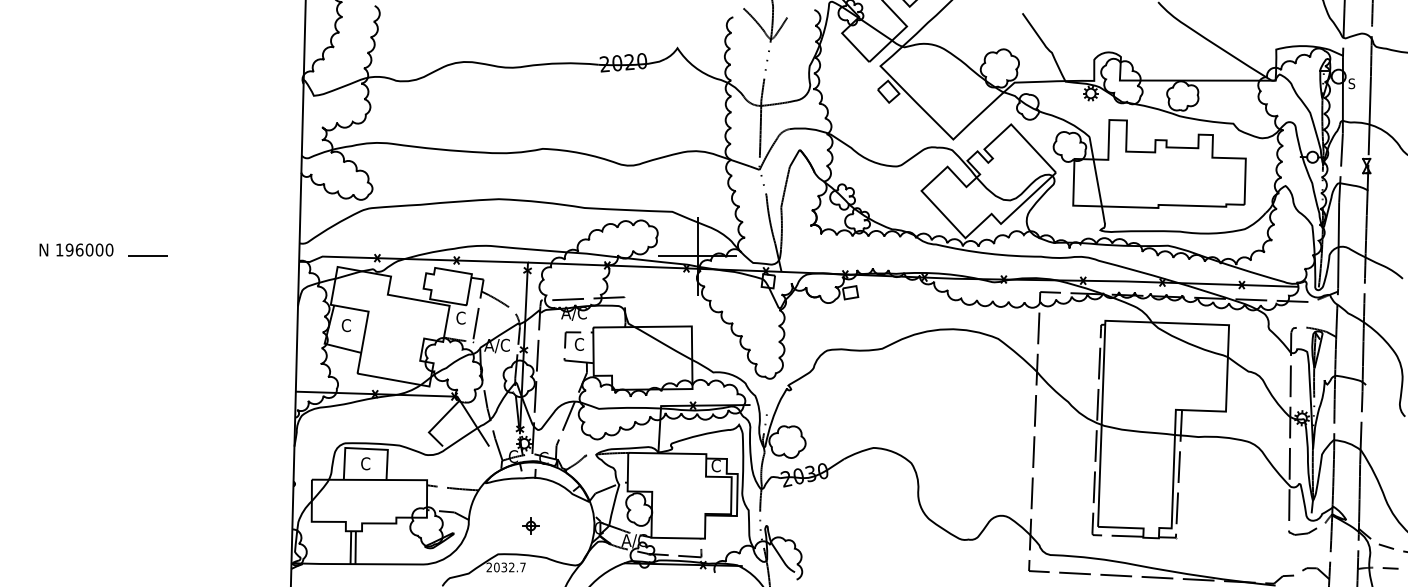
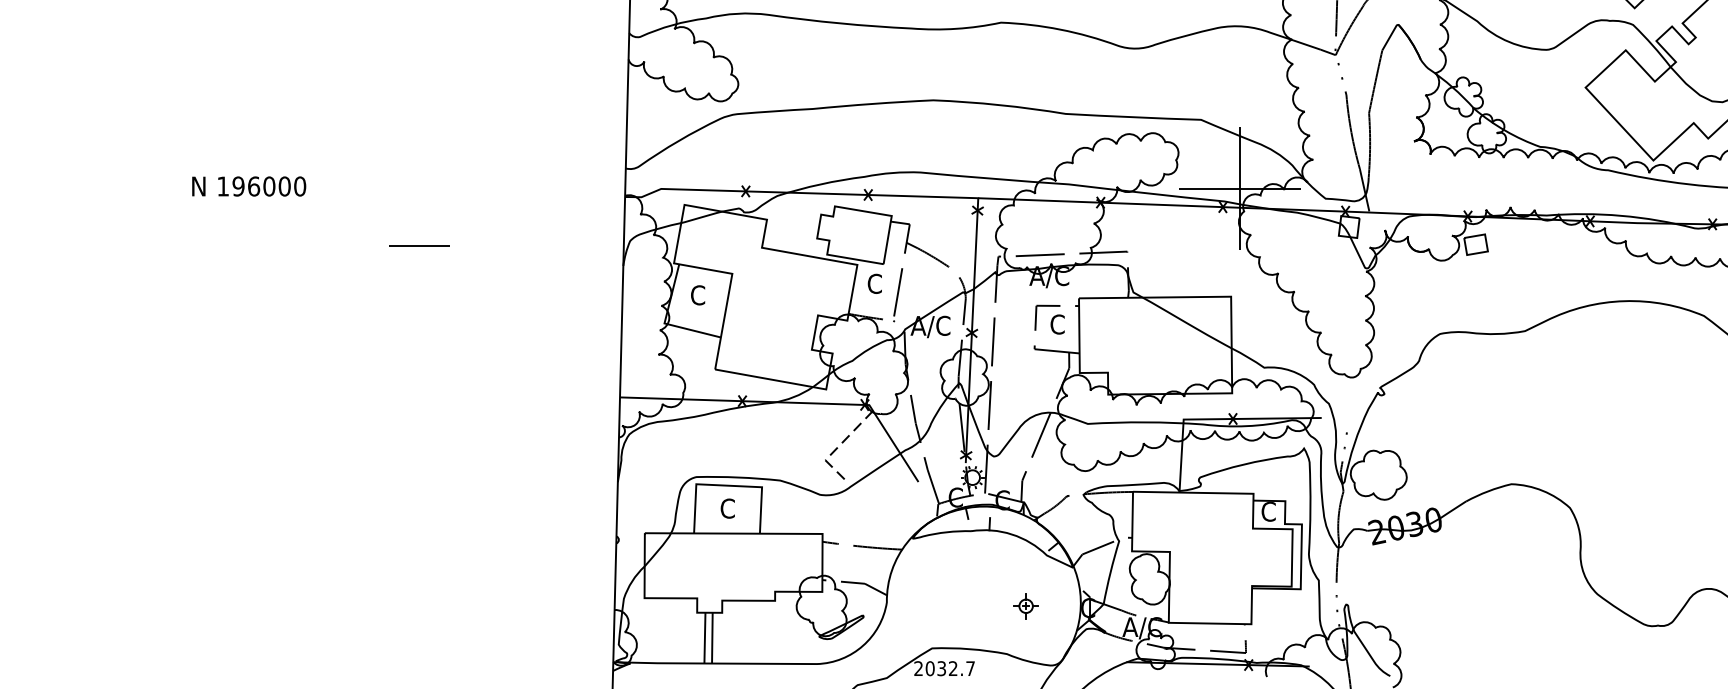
text: (76, 249) -> (249, 185), moved
line: (147, 255) -> (418, 244), moved
line: (437, 423) -> (838, 446), solid -> dashed
part: (530, 525) -> (1025, 605), moved

